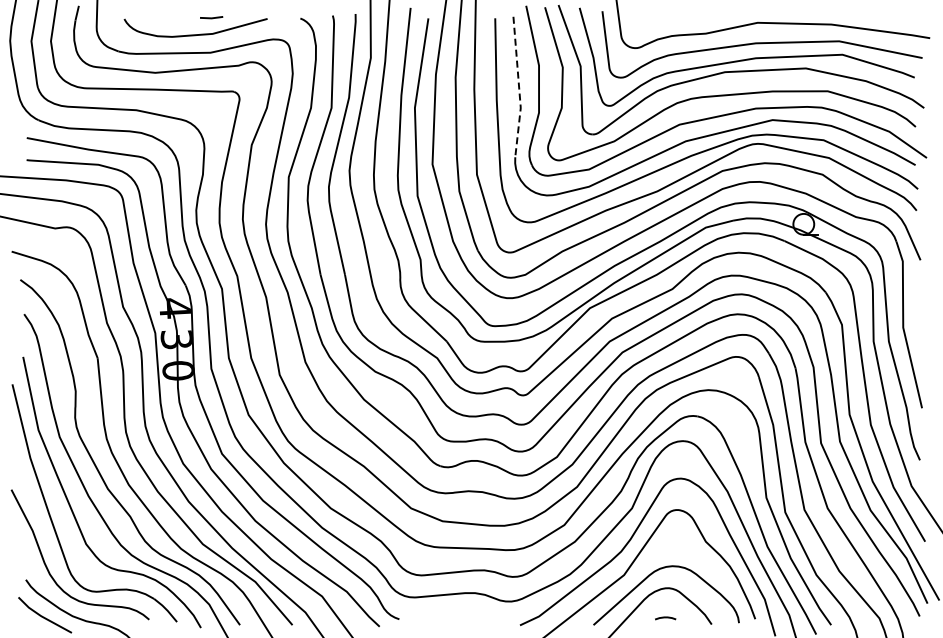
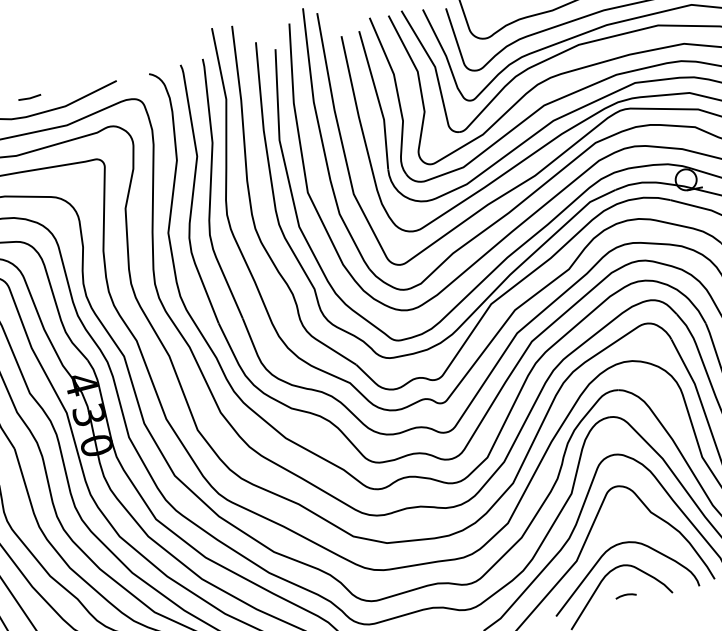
line: (211, 17) -> (29, 97), moved
line: (519, 88) -> (379, 100), dashed -> solid

